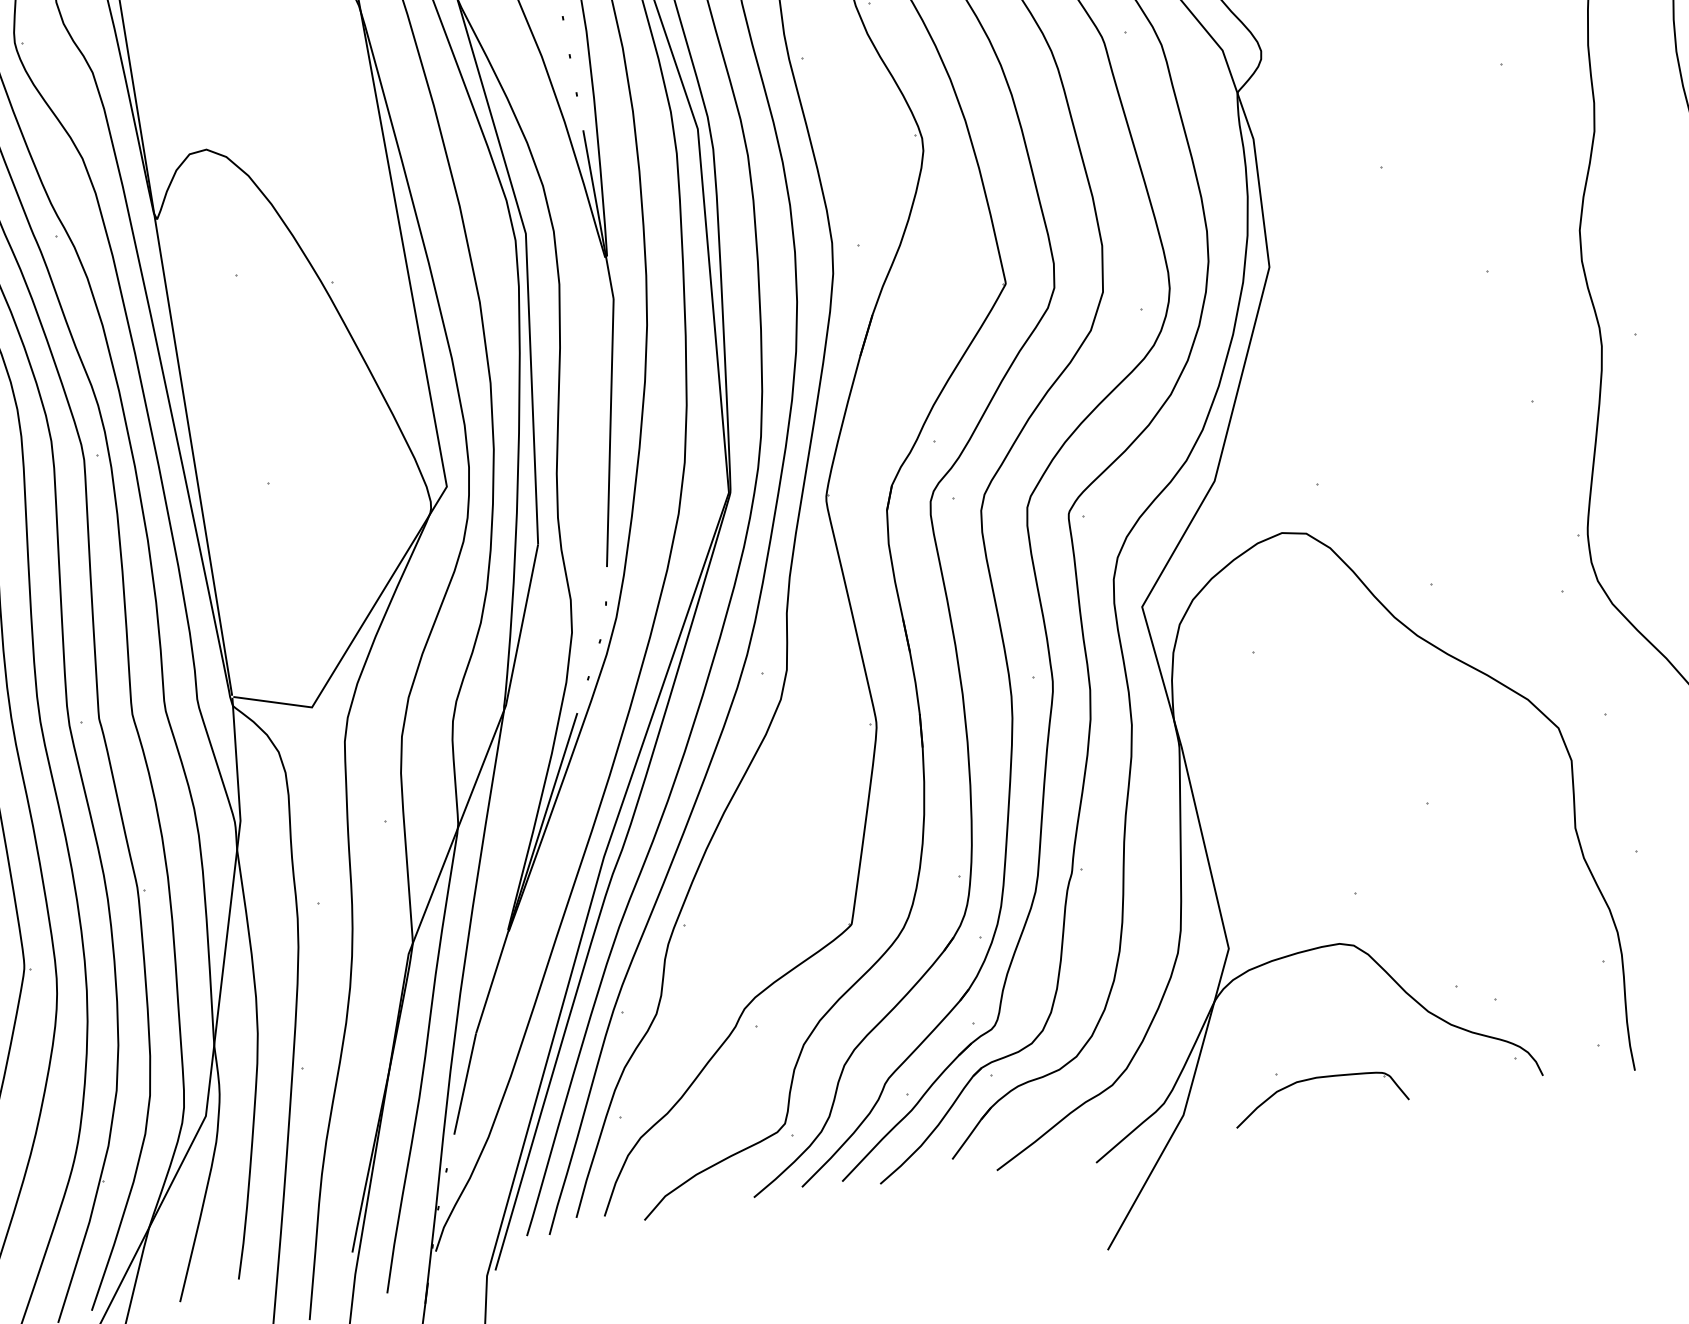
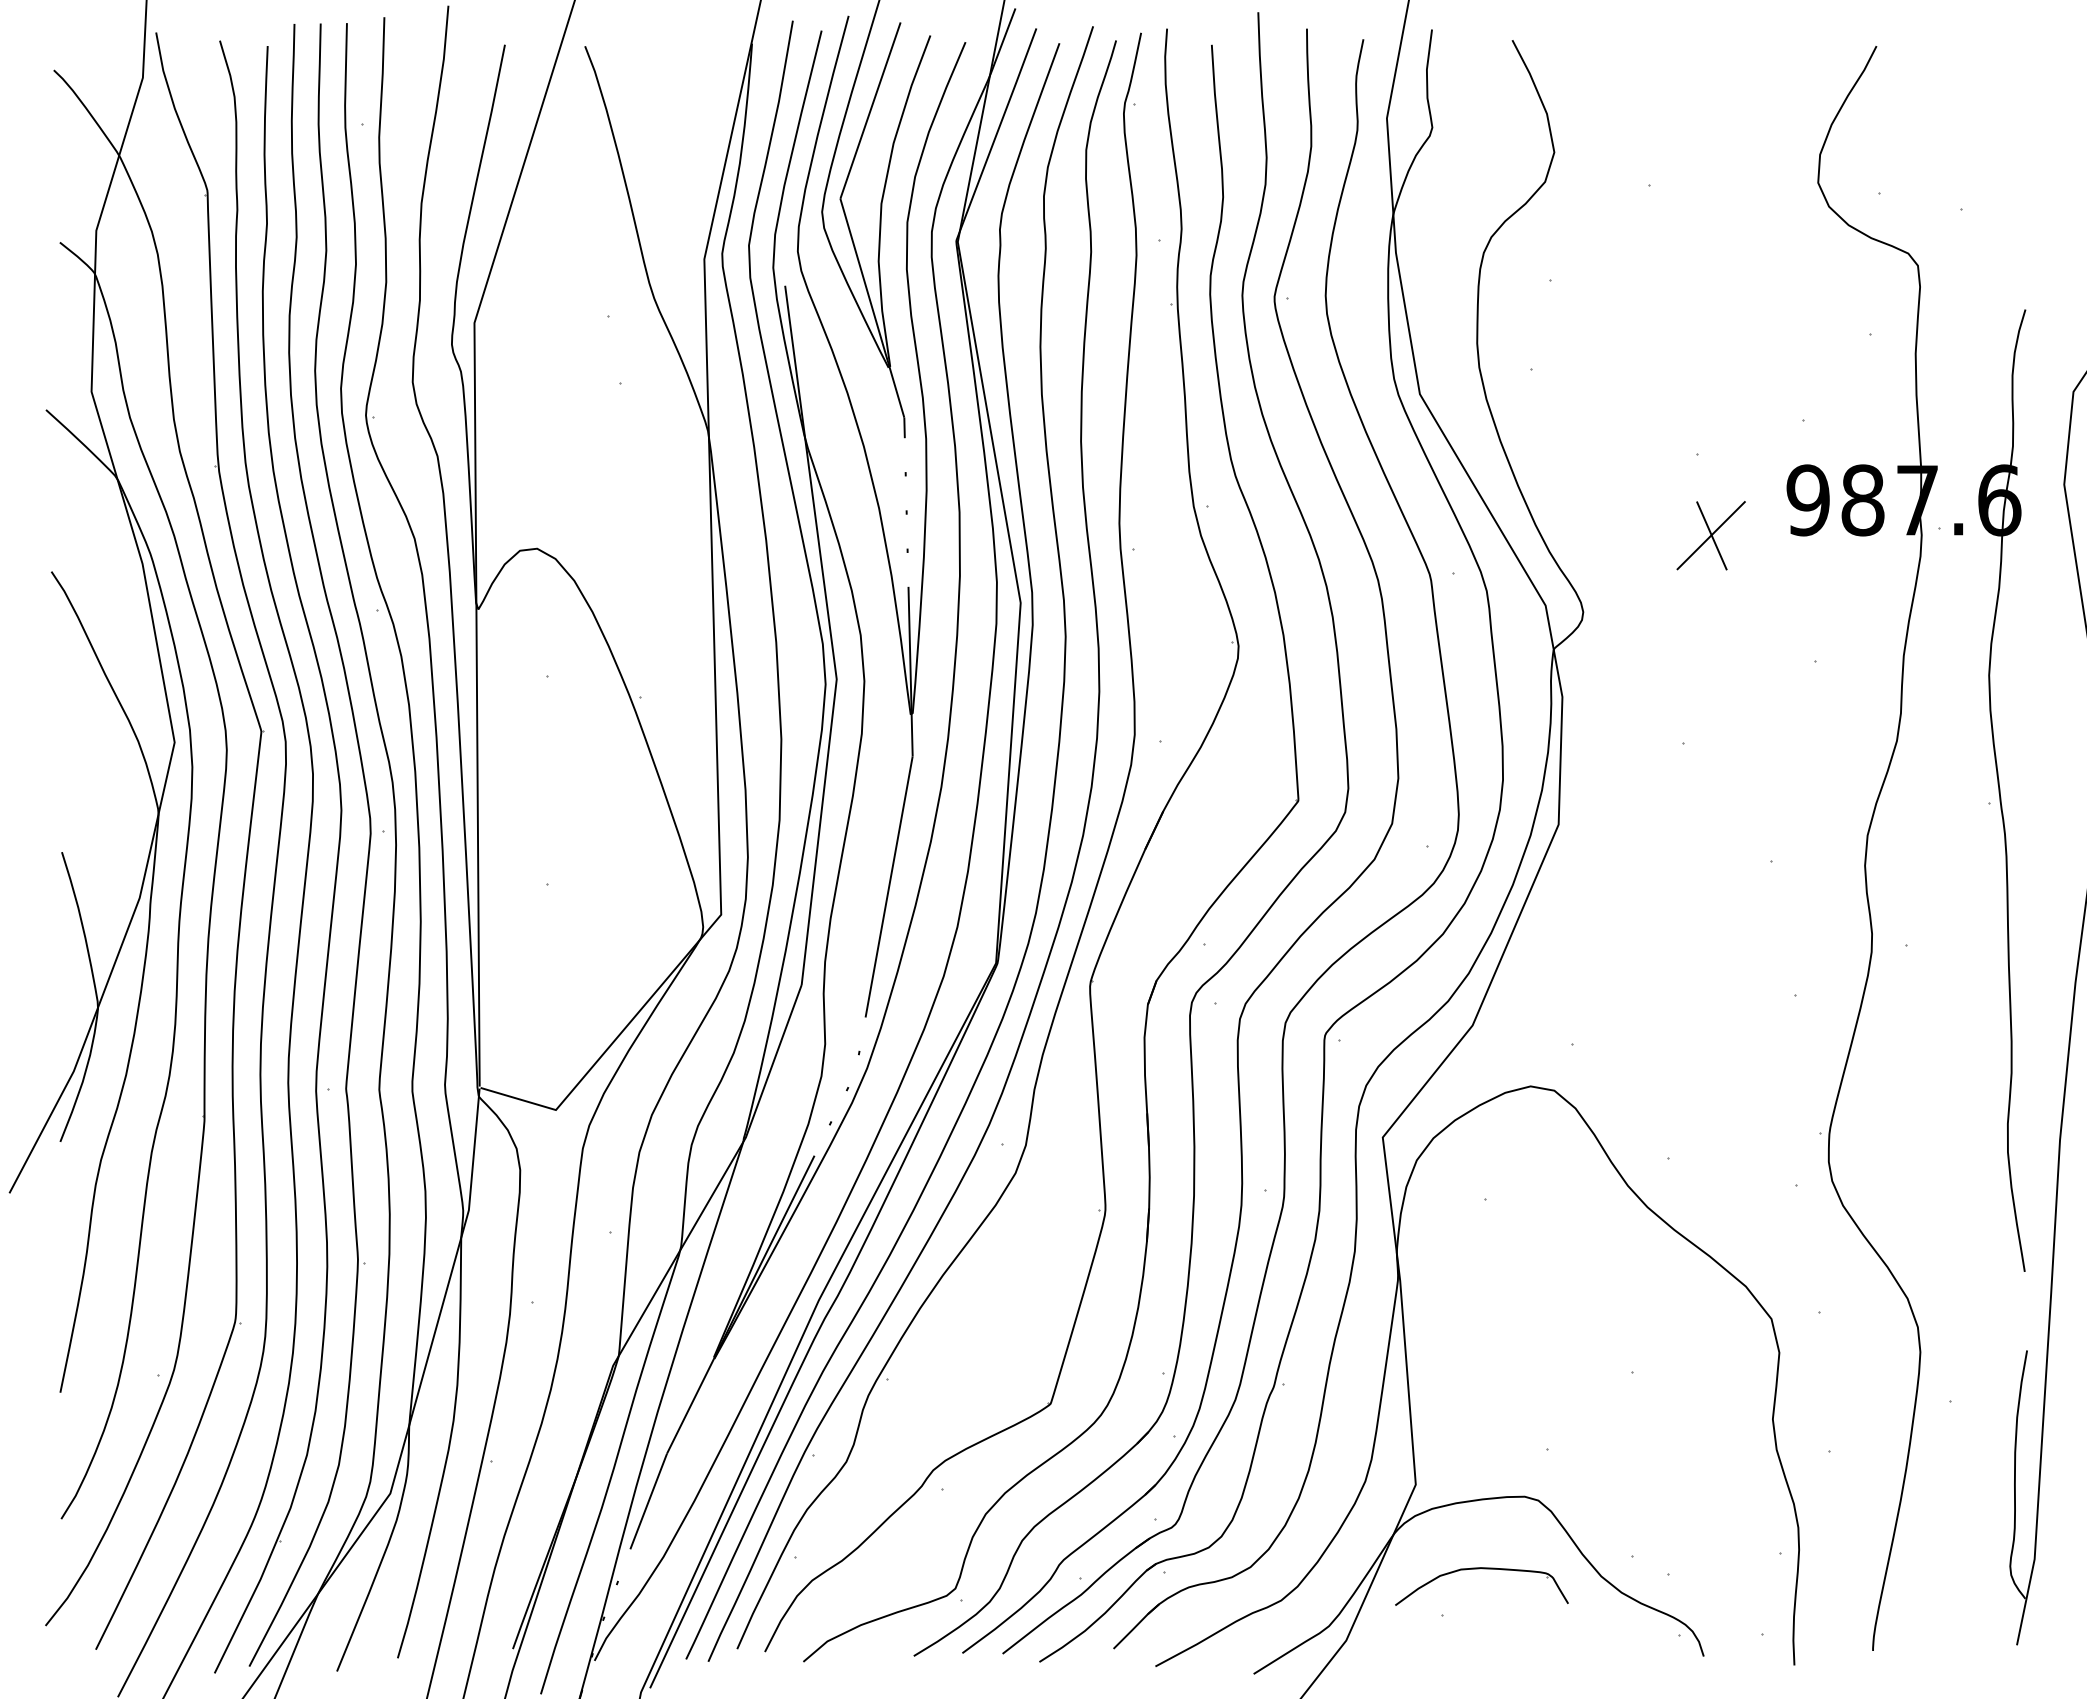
part: (1318, 1078) -> (1482, 1569), moved

